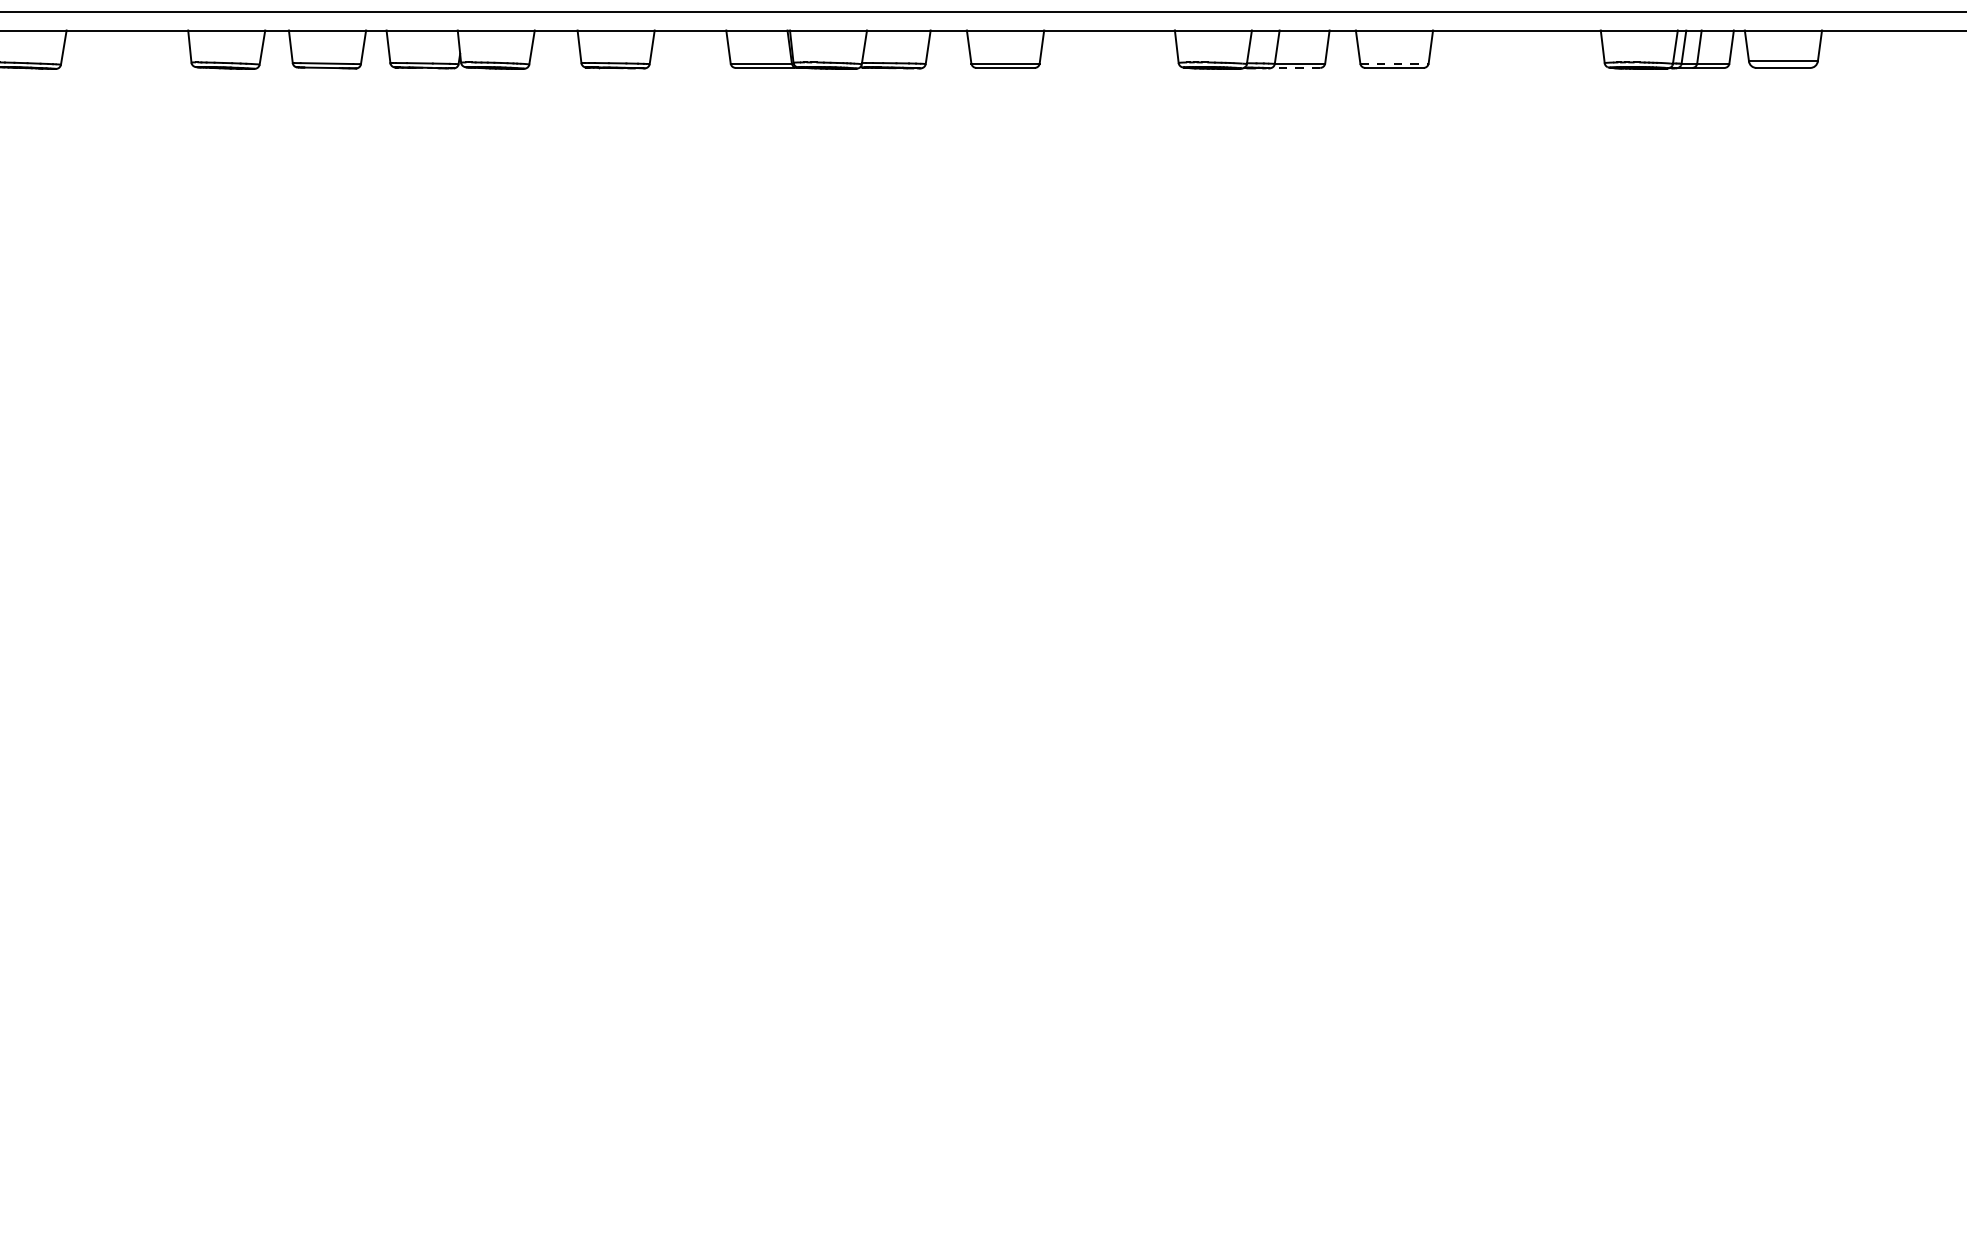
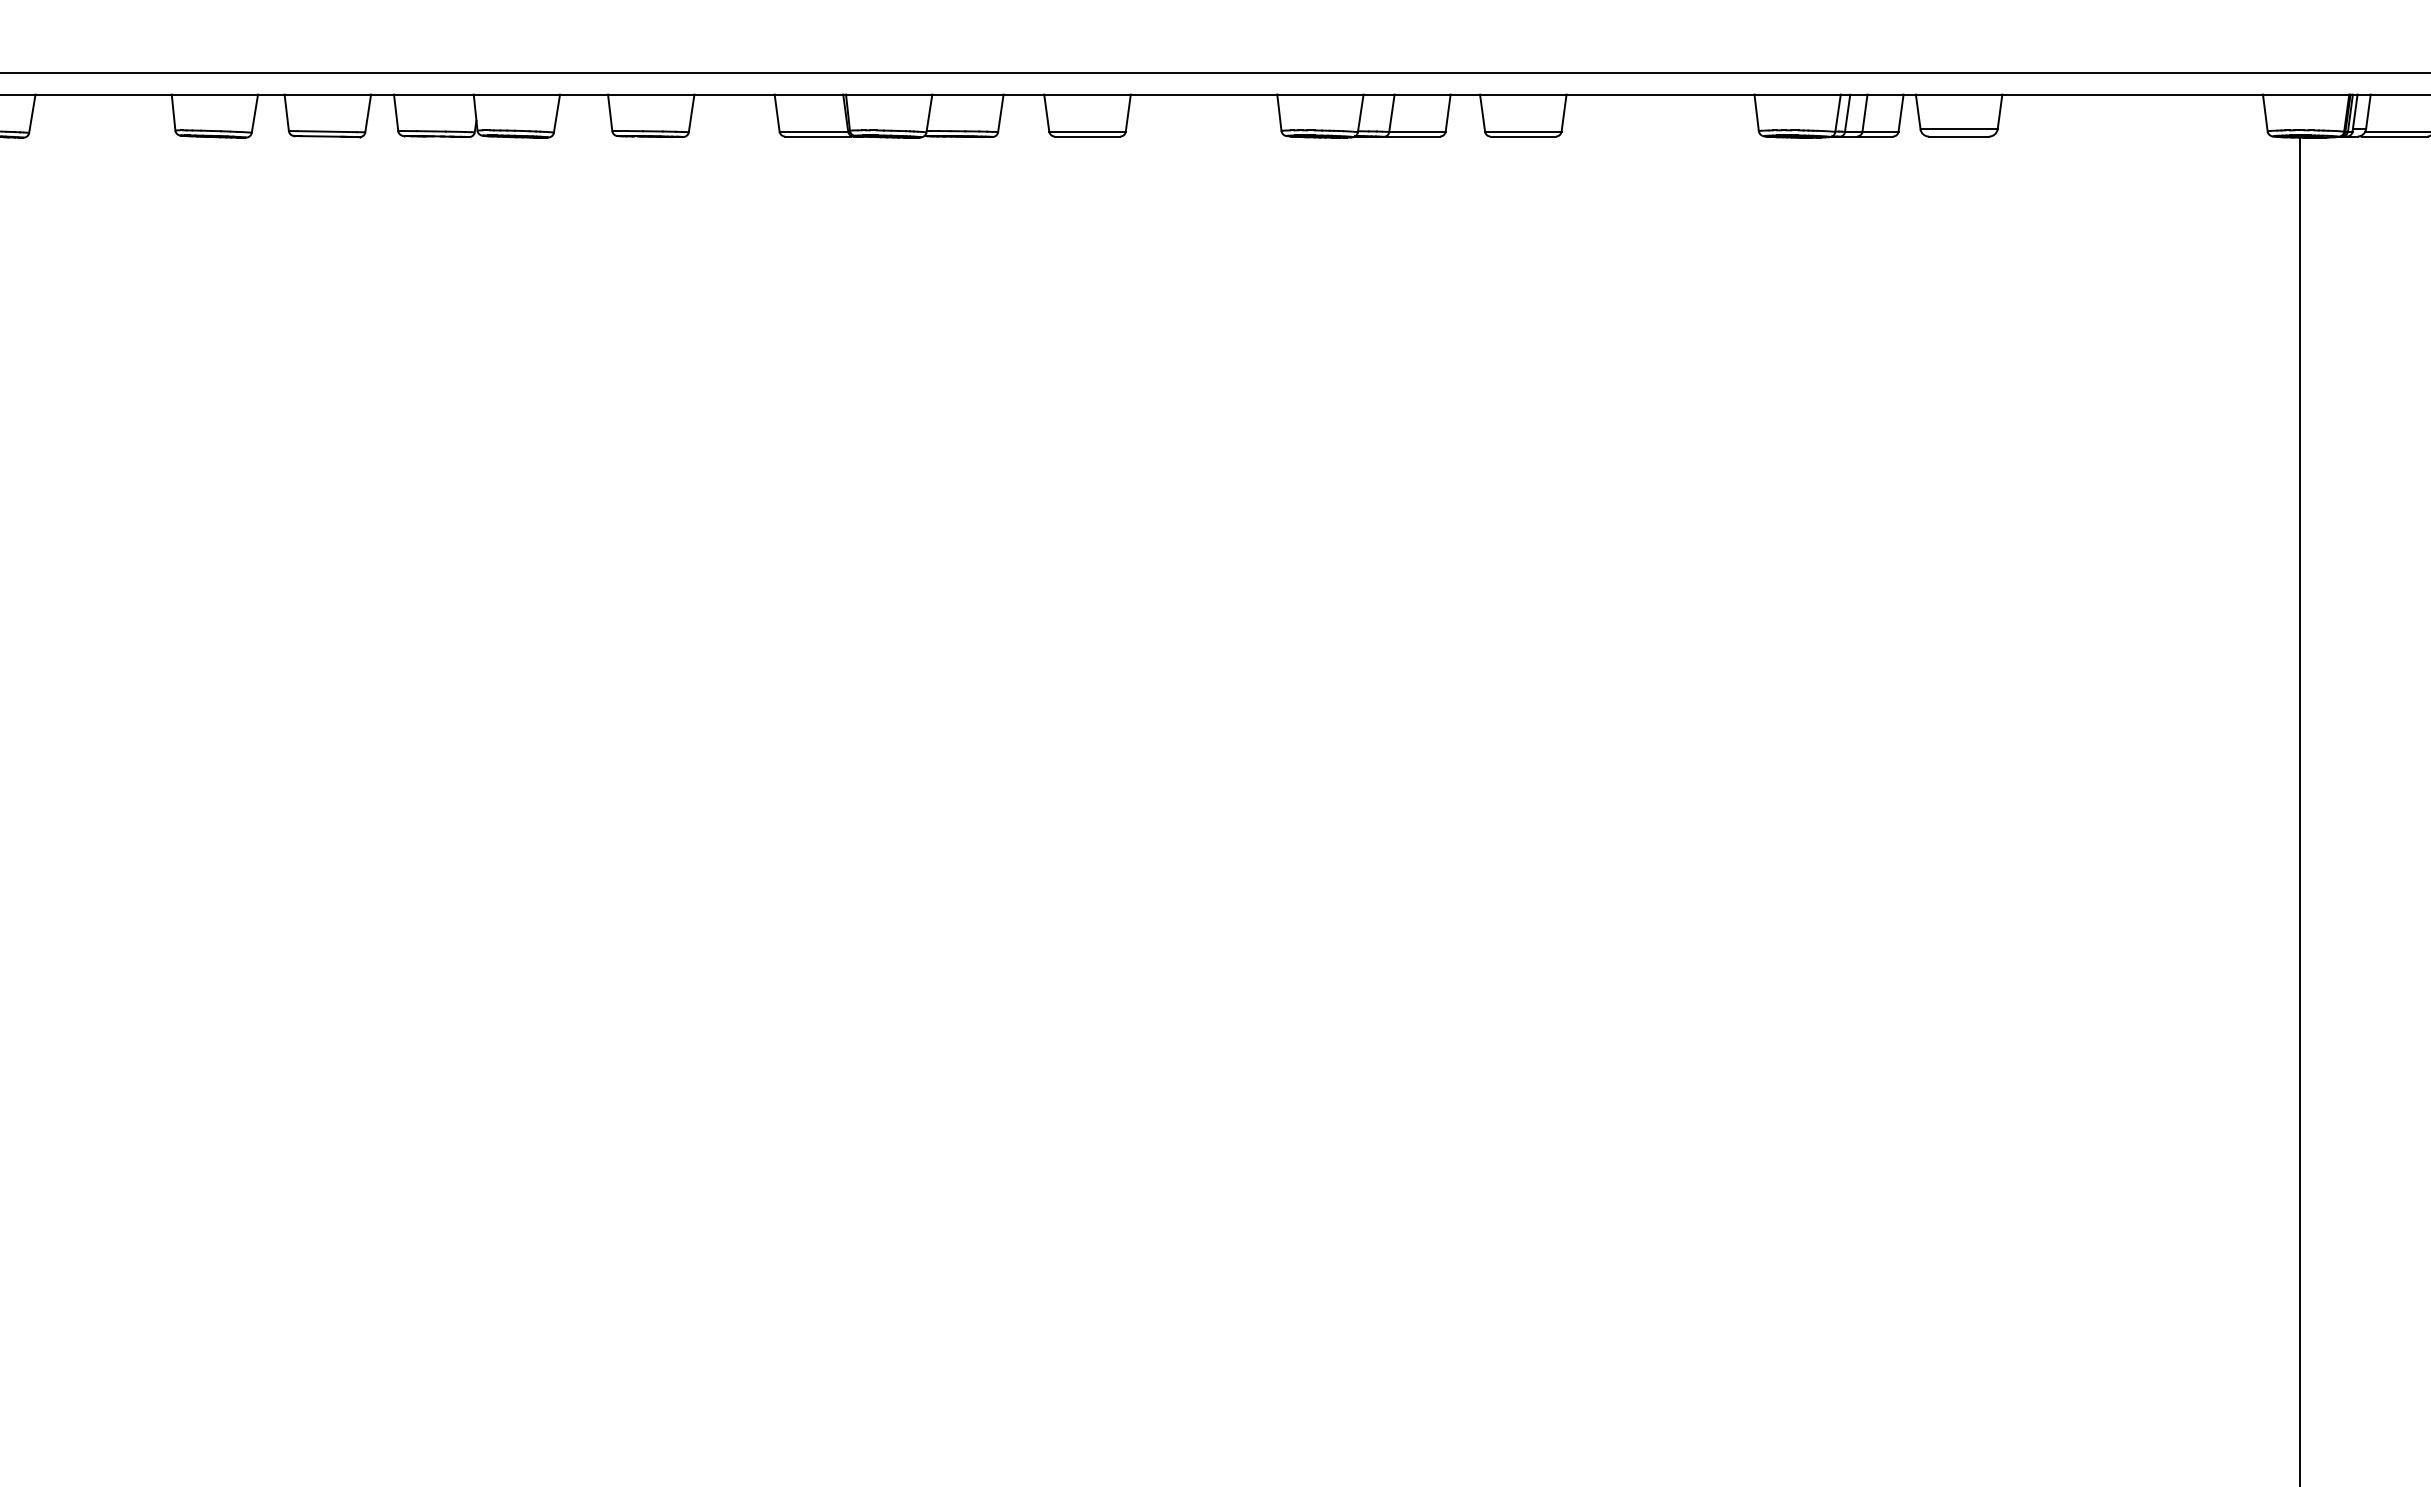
line: (1394, 63) -> (1523, 131), dashed -> solid
line: (1295, 67) -> (1412, 136), dashed -> solid

